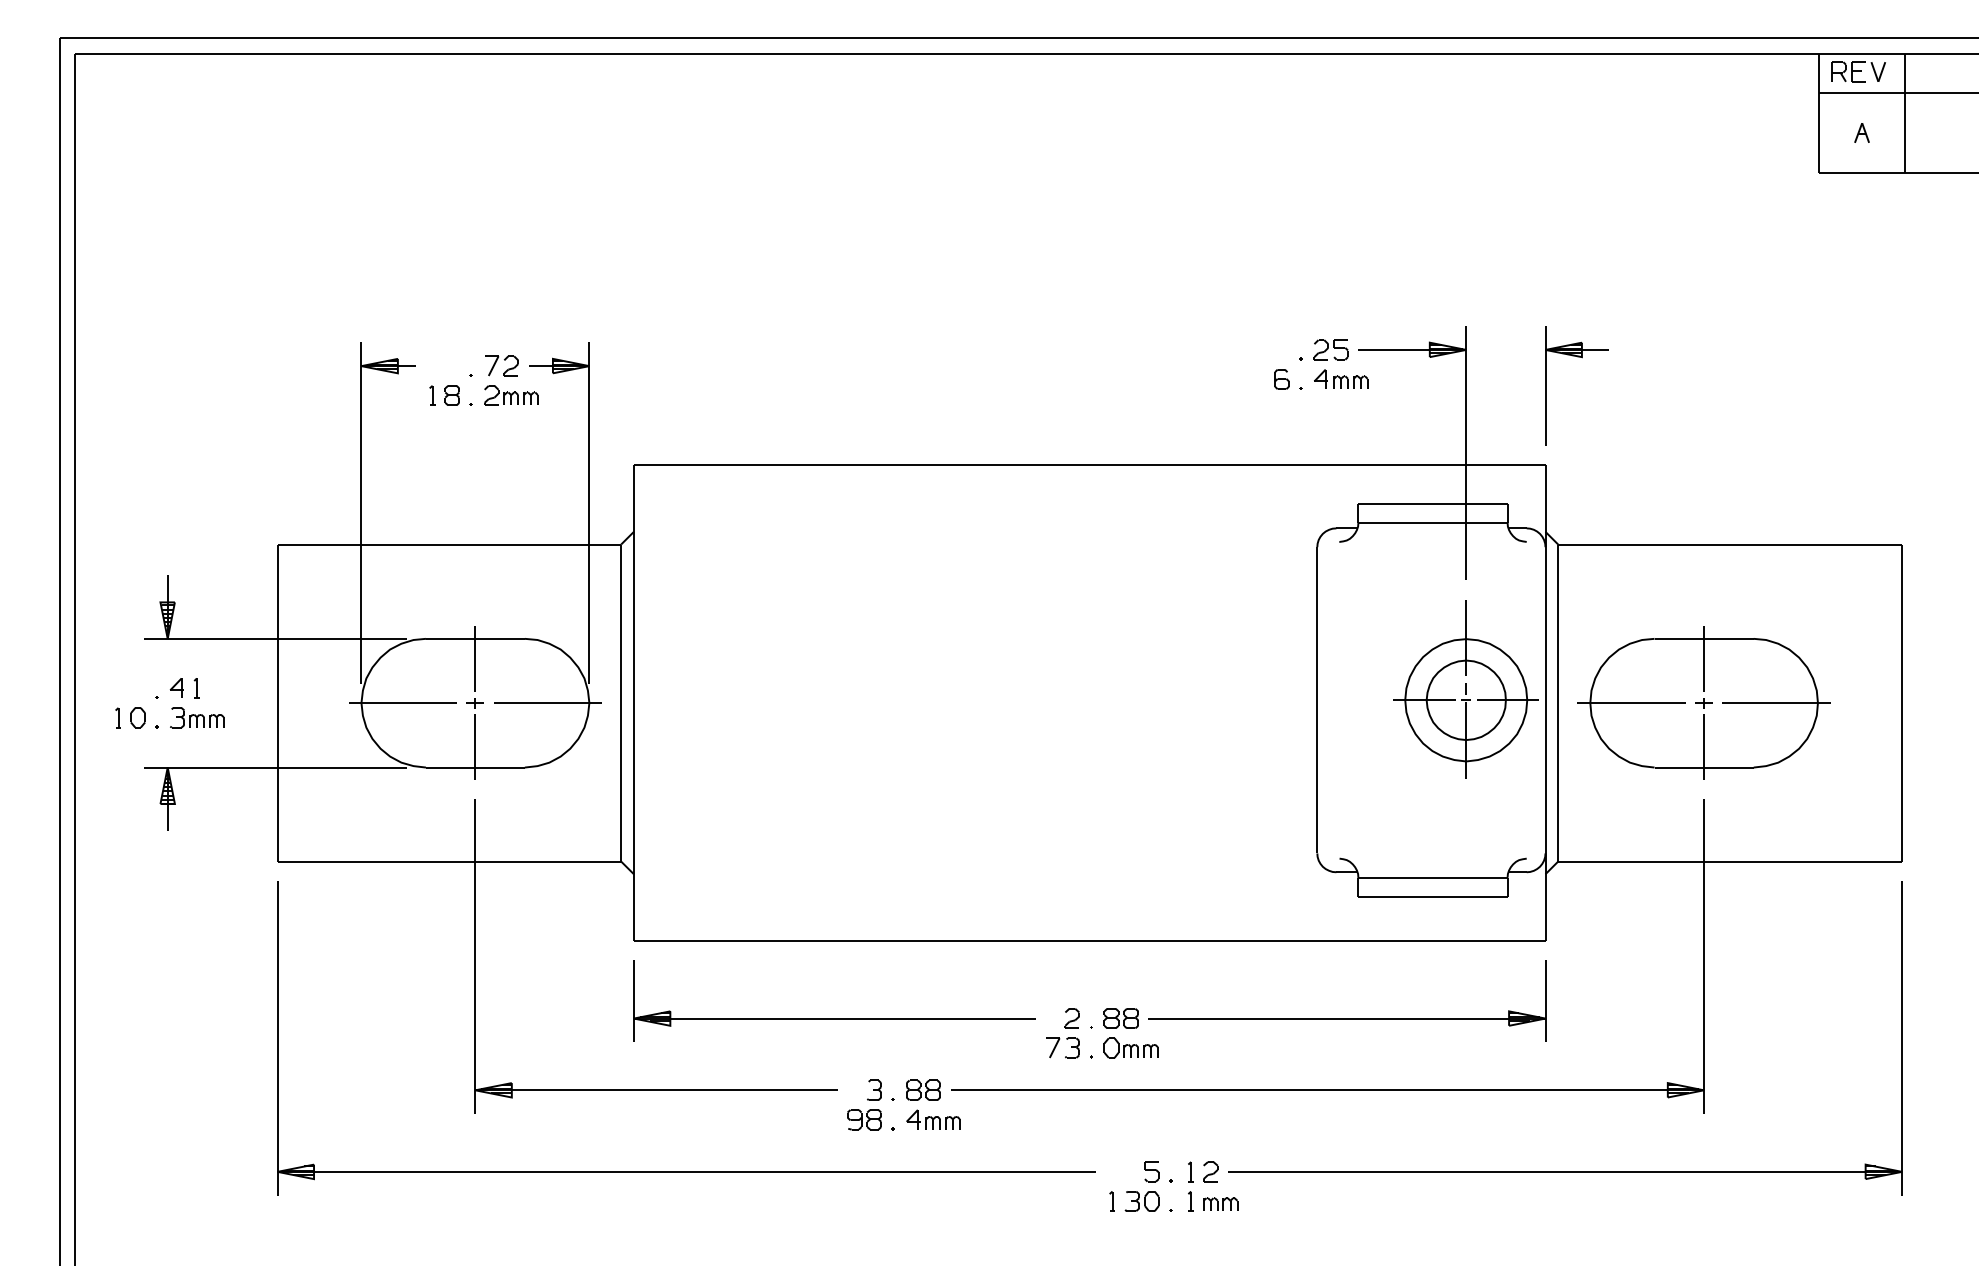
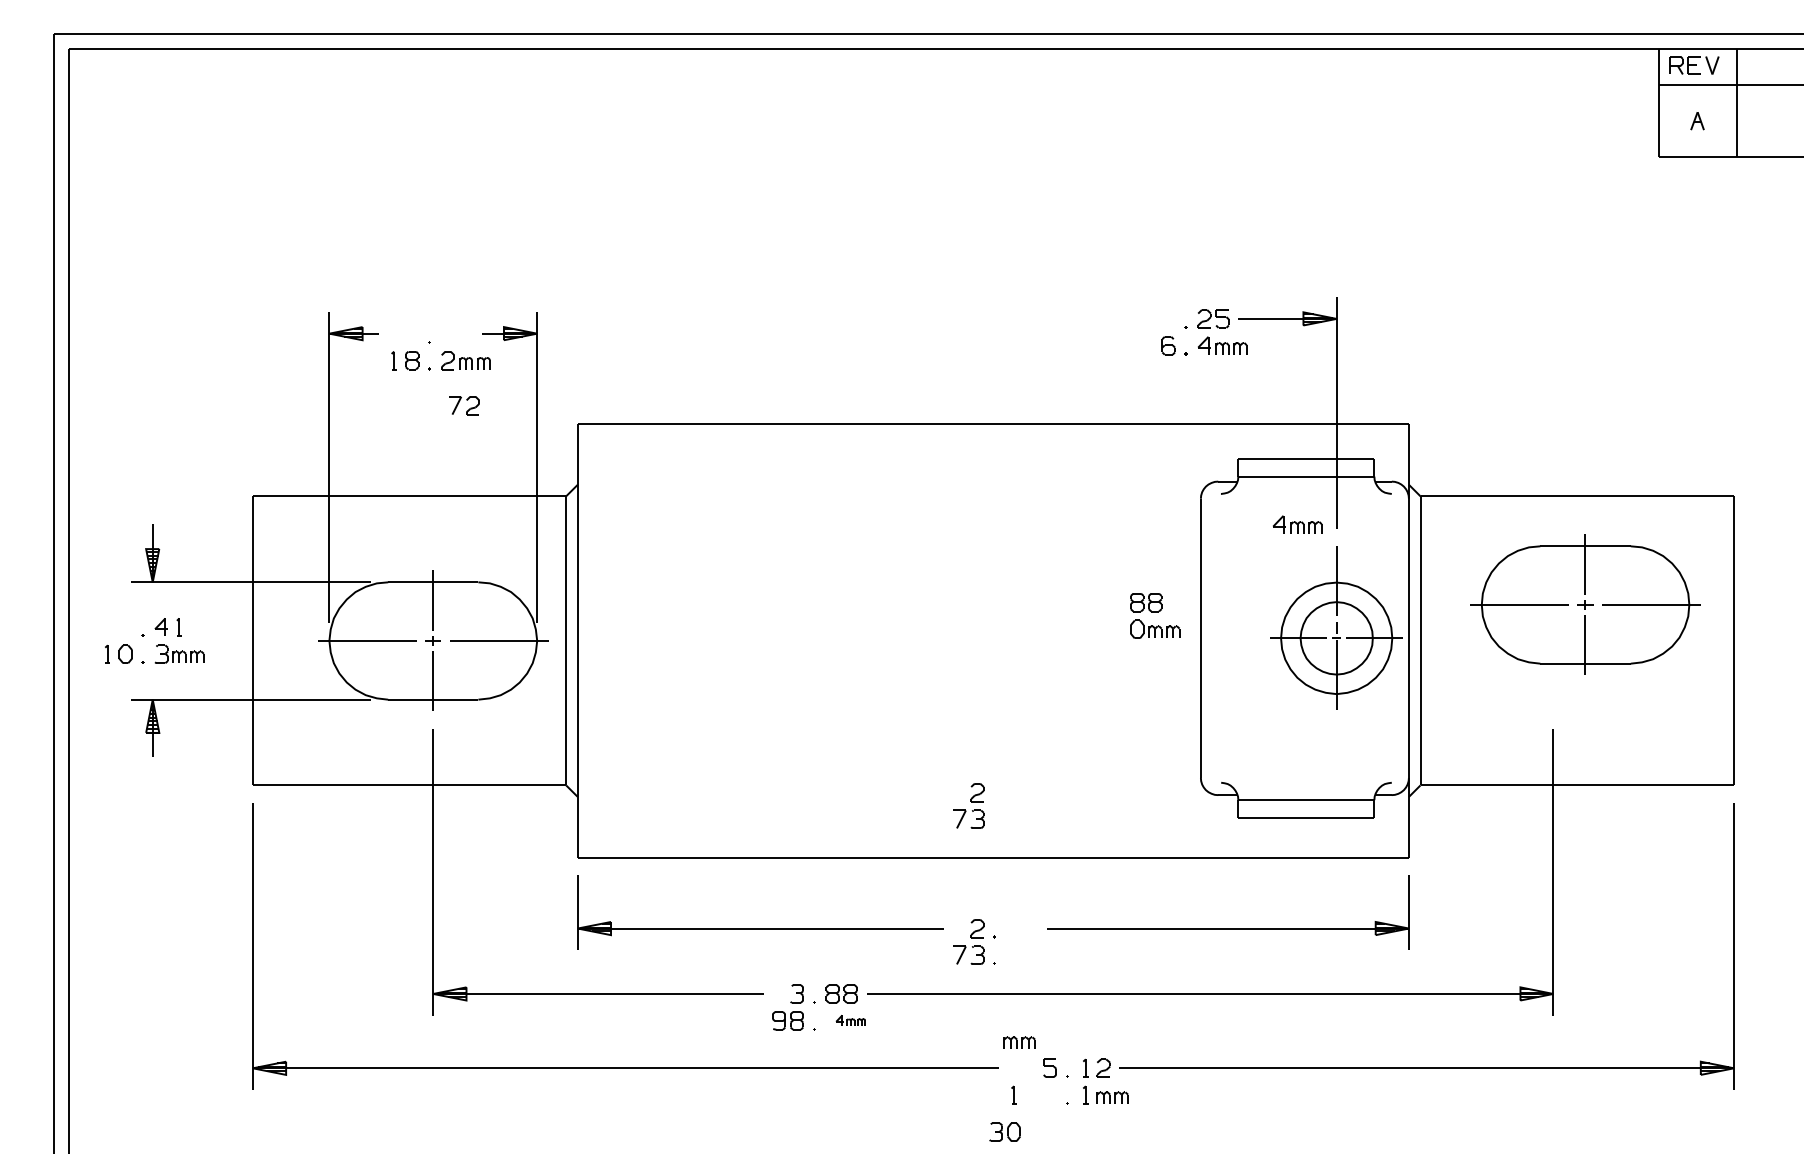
part: (1580, 358) -> (1440, 326), removed
part: (501, 365) -> (464, 405), moved
part: (1423, 575) -> (1297, 524), added
part: (1704, 702) -> (1585, 604), moved
part: (1062, 883) -> (968, 805), added
part: (1131, 1032) -> (1155, 615), moved
part: (933, 1119) -> (850, 1020), size x0.6
part: (1118, 1143) -> (1019, 1042), added
part: (1141, 1200) -> (1004, 1131), moved

